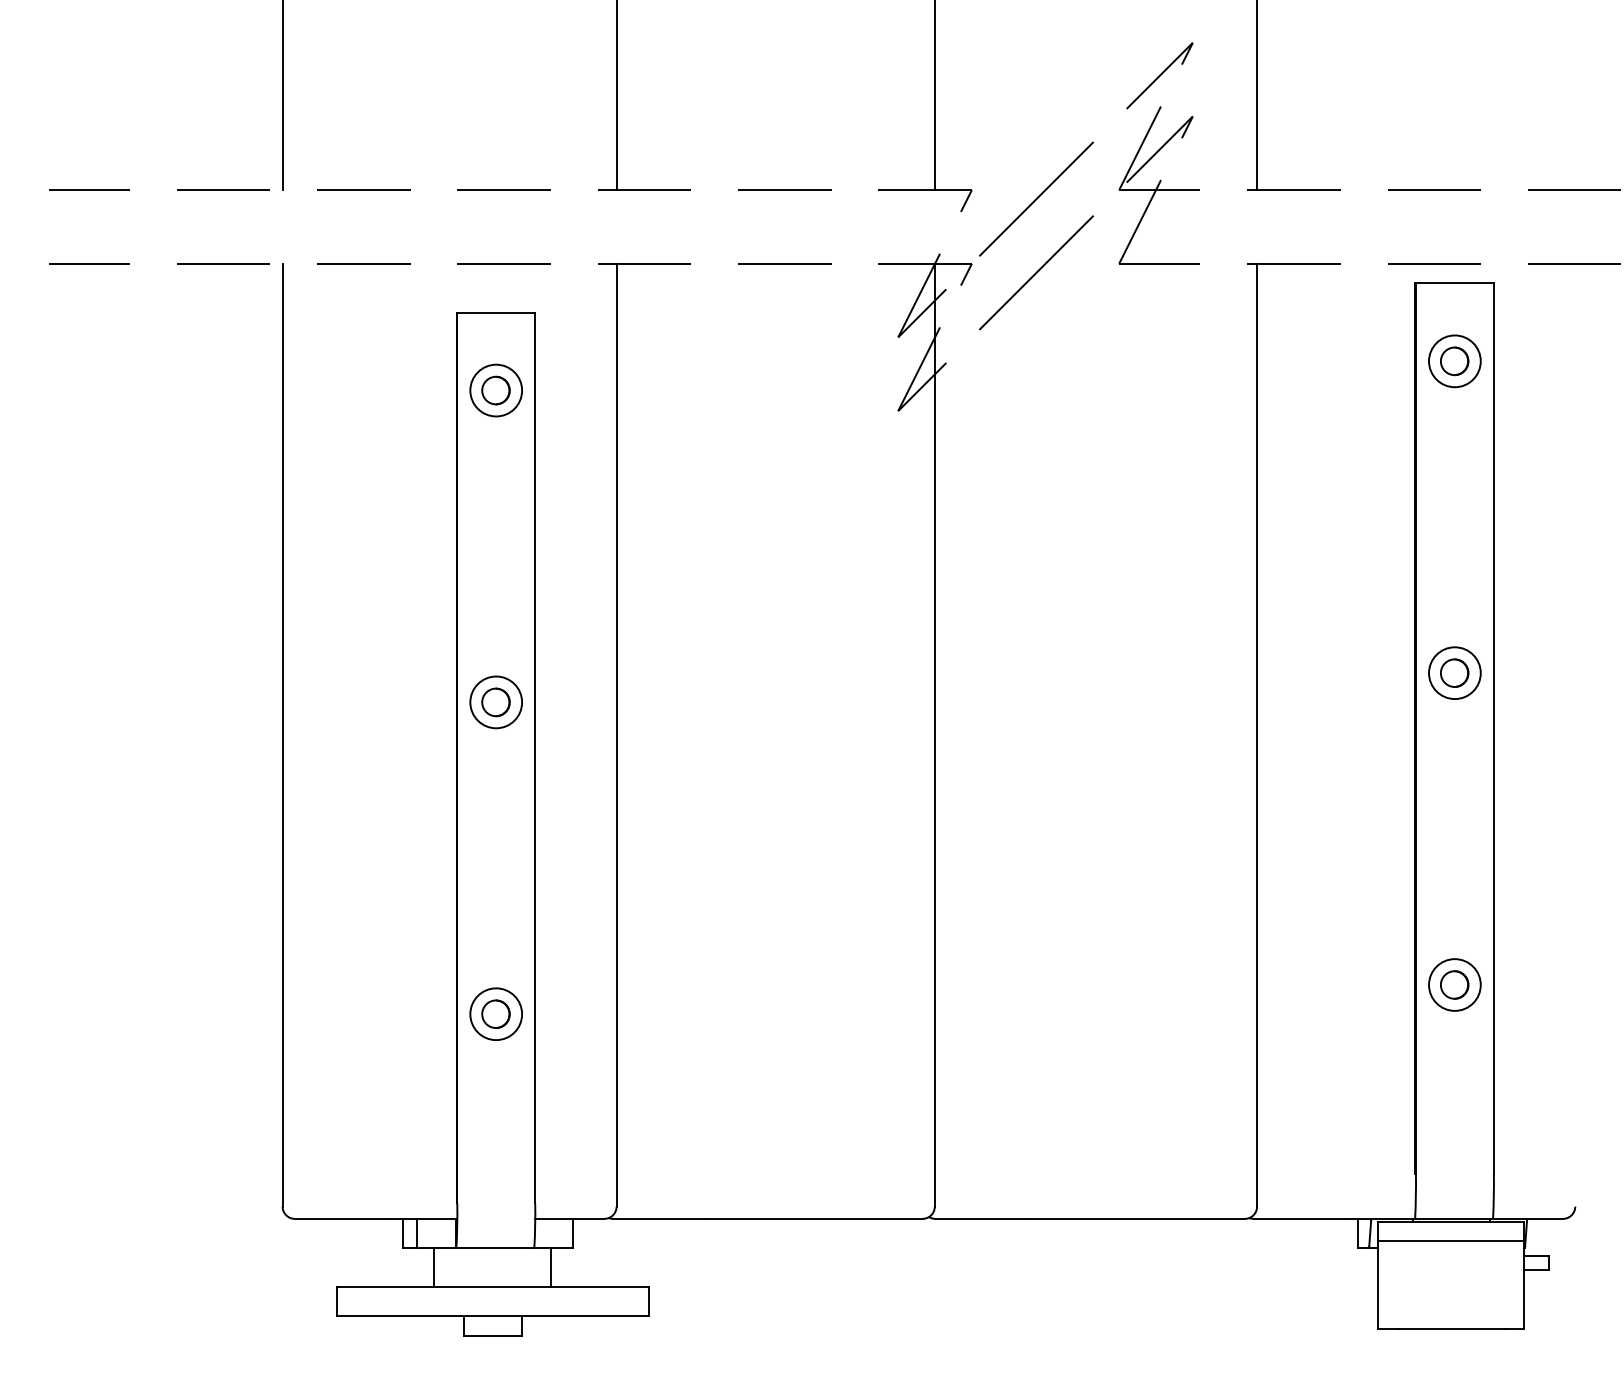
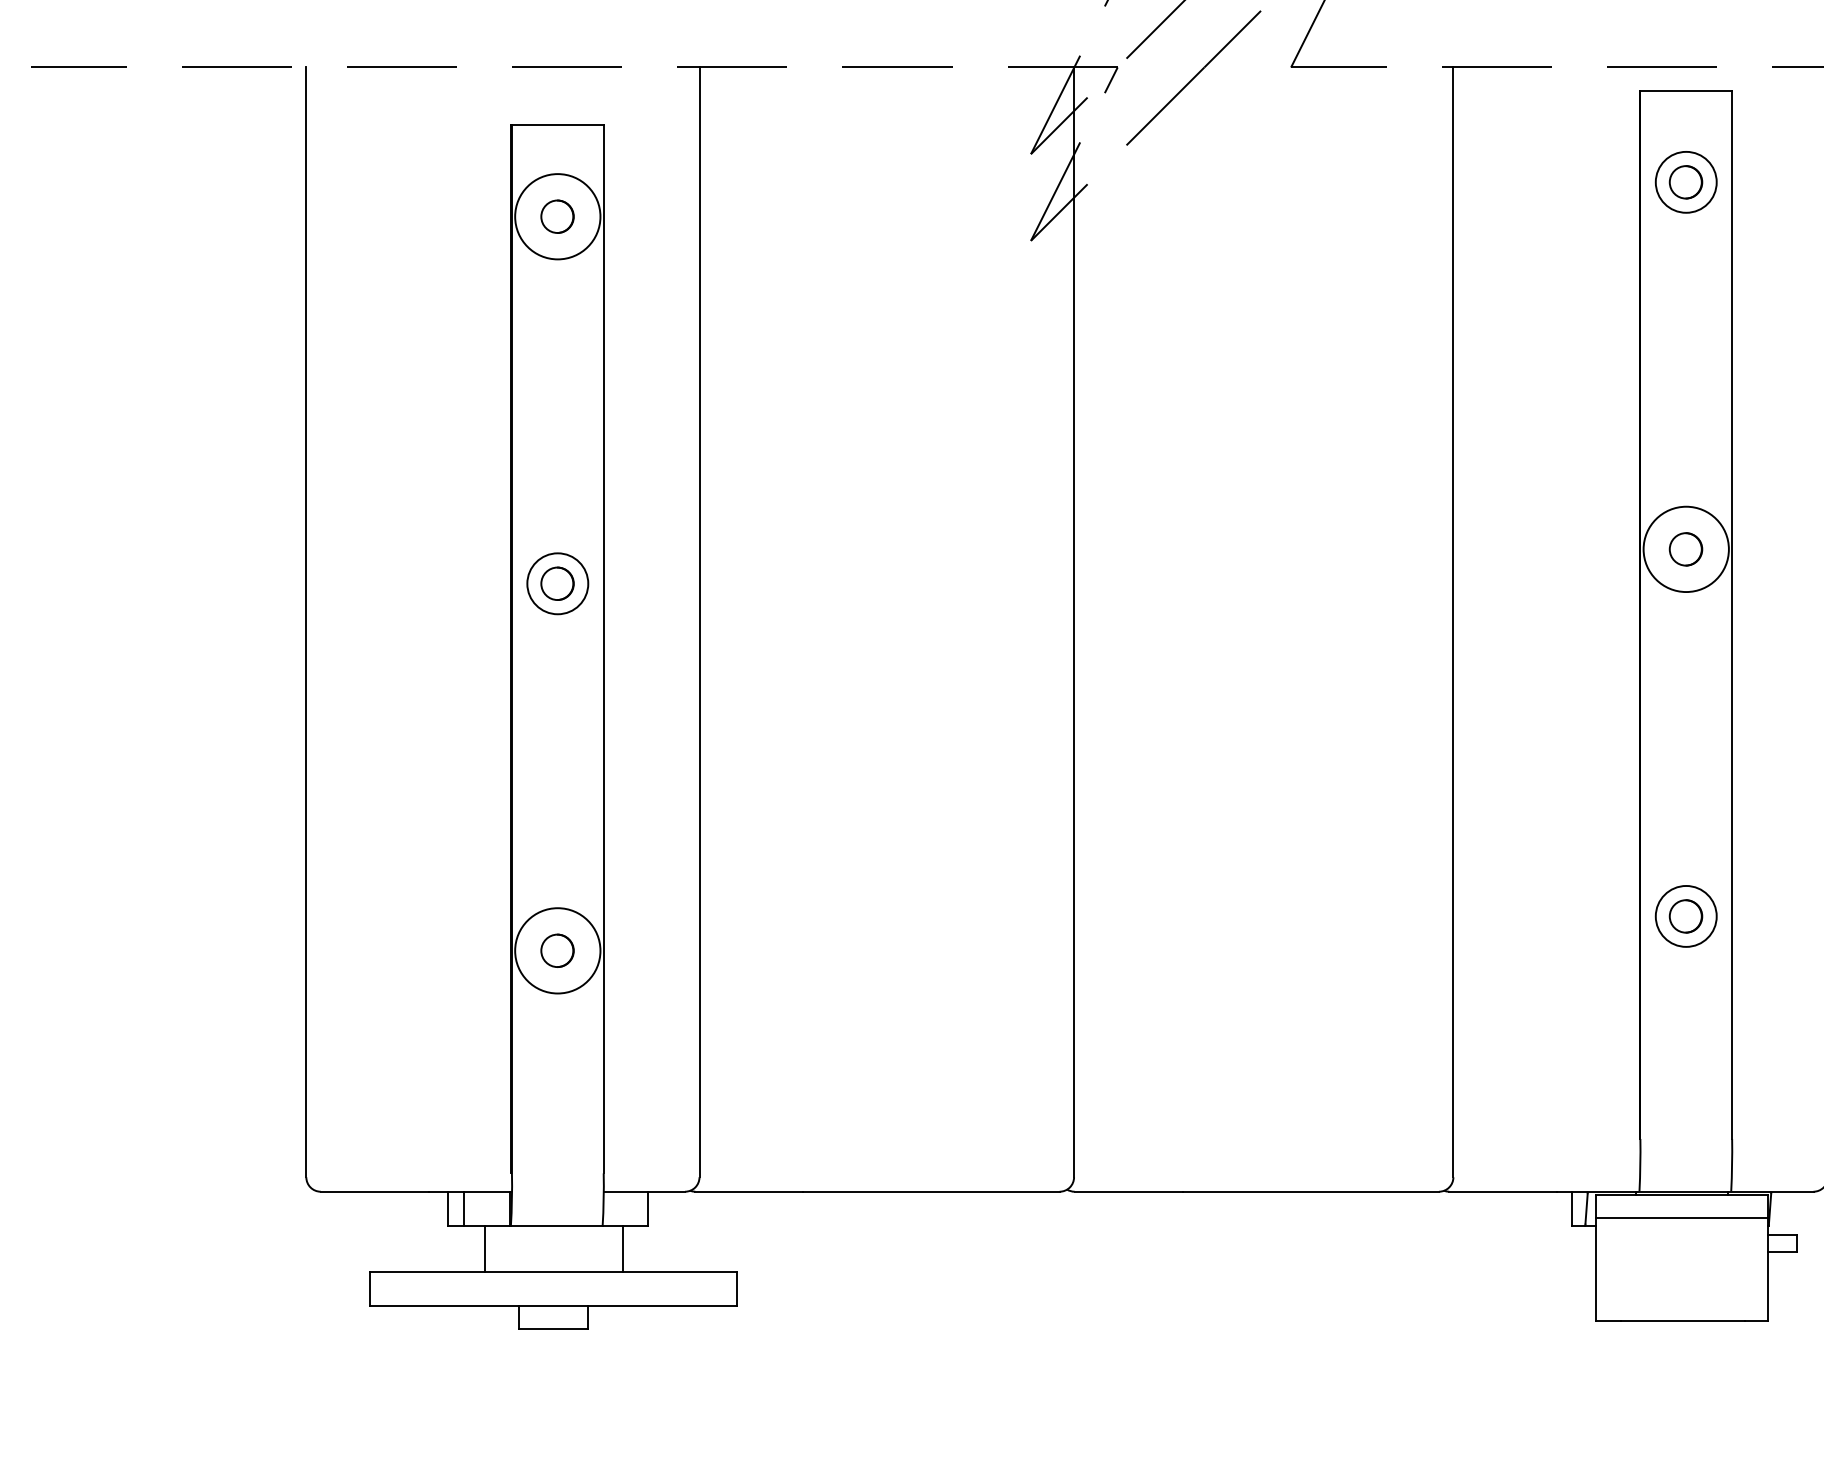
circle: (496, 390) -> (558, 216), size x1.4
circle: (1454, 673) -> (1685, 549), size x1.4
circle: (496, 1014) -> (558, 951), size x1.4

